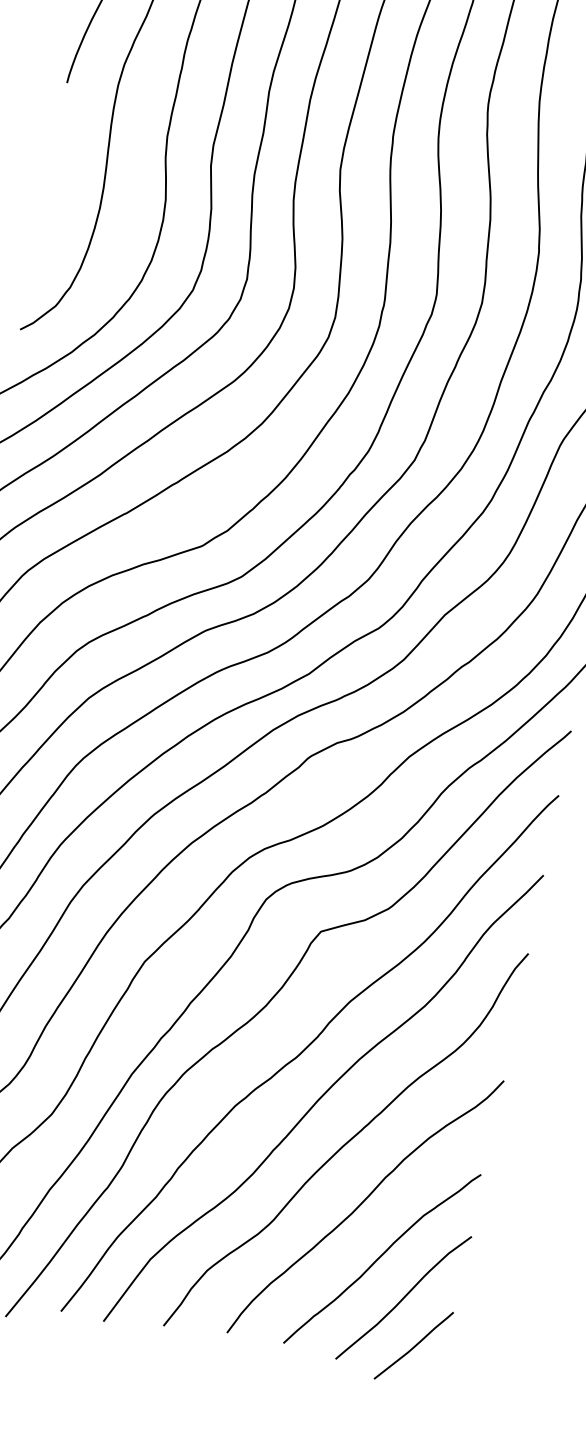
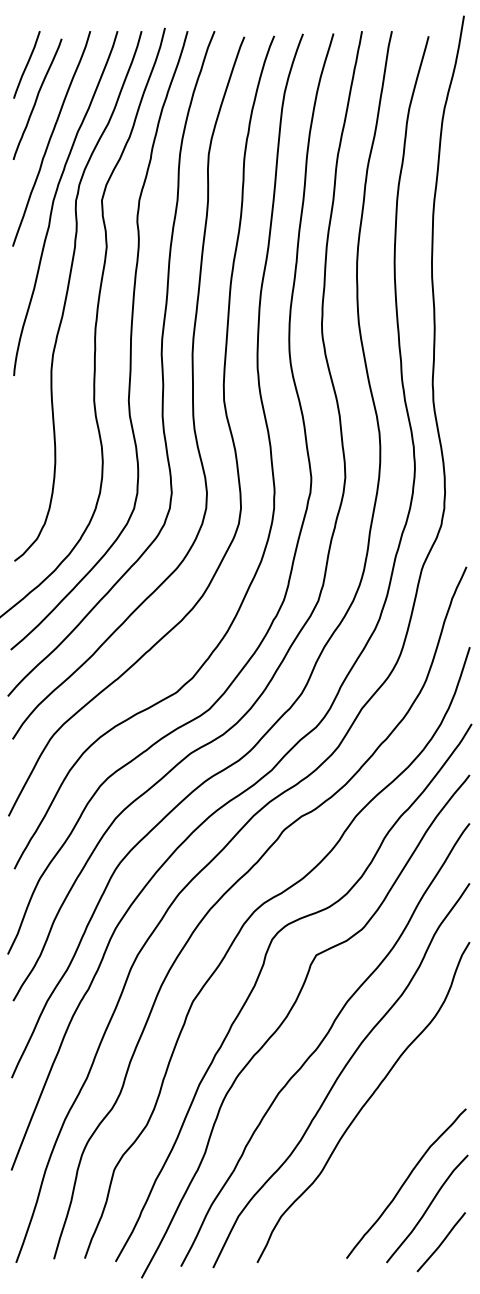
curve: (362, 1205) -> (384, 1147), removed

